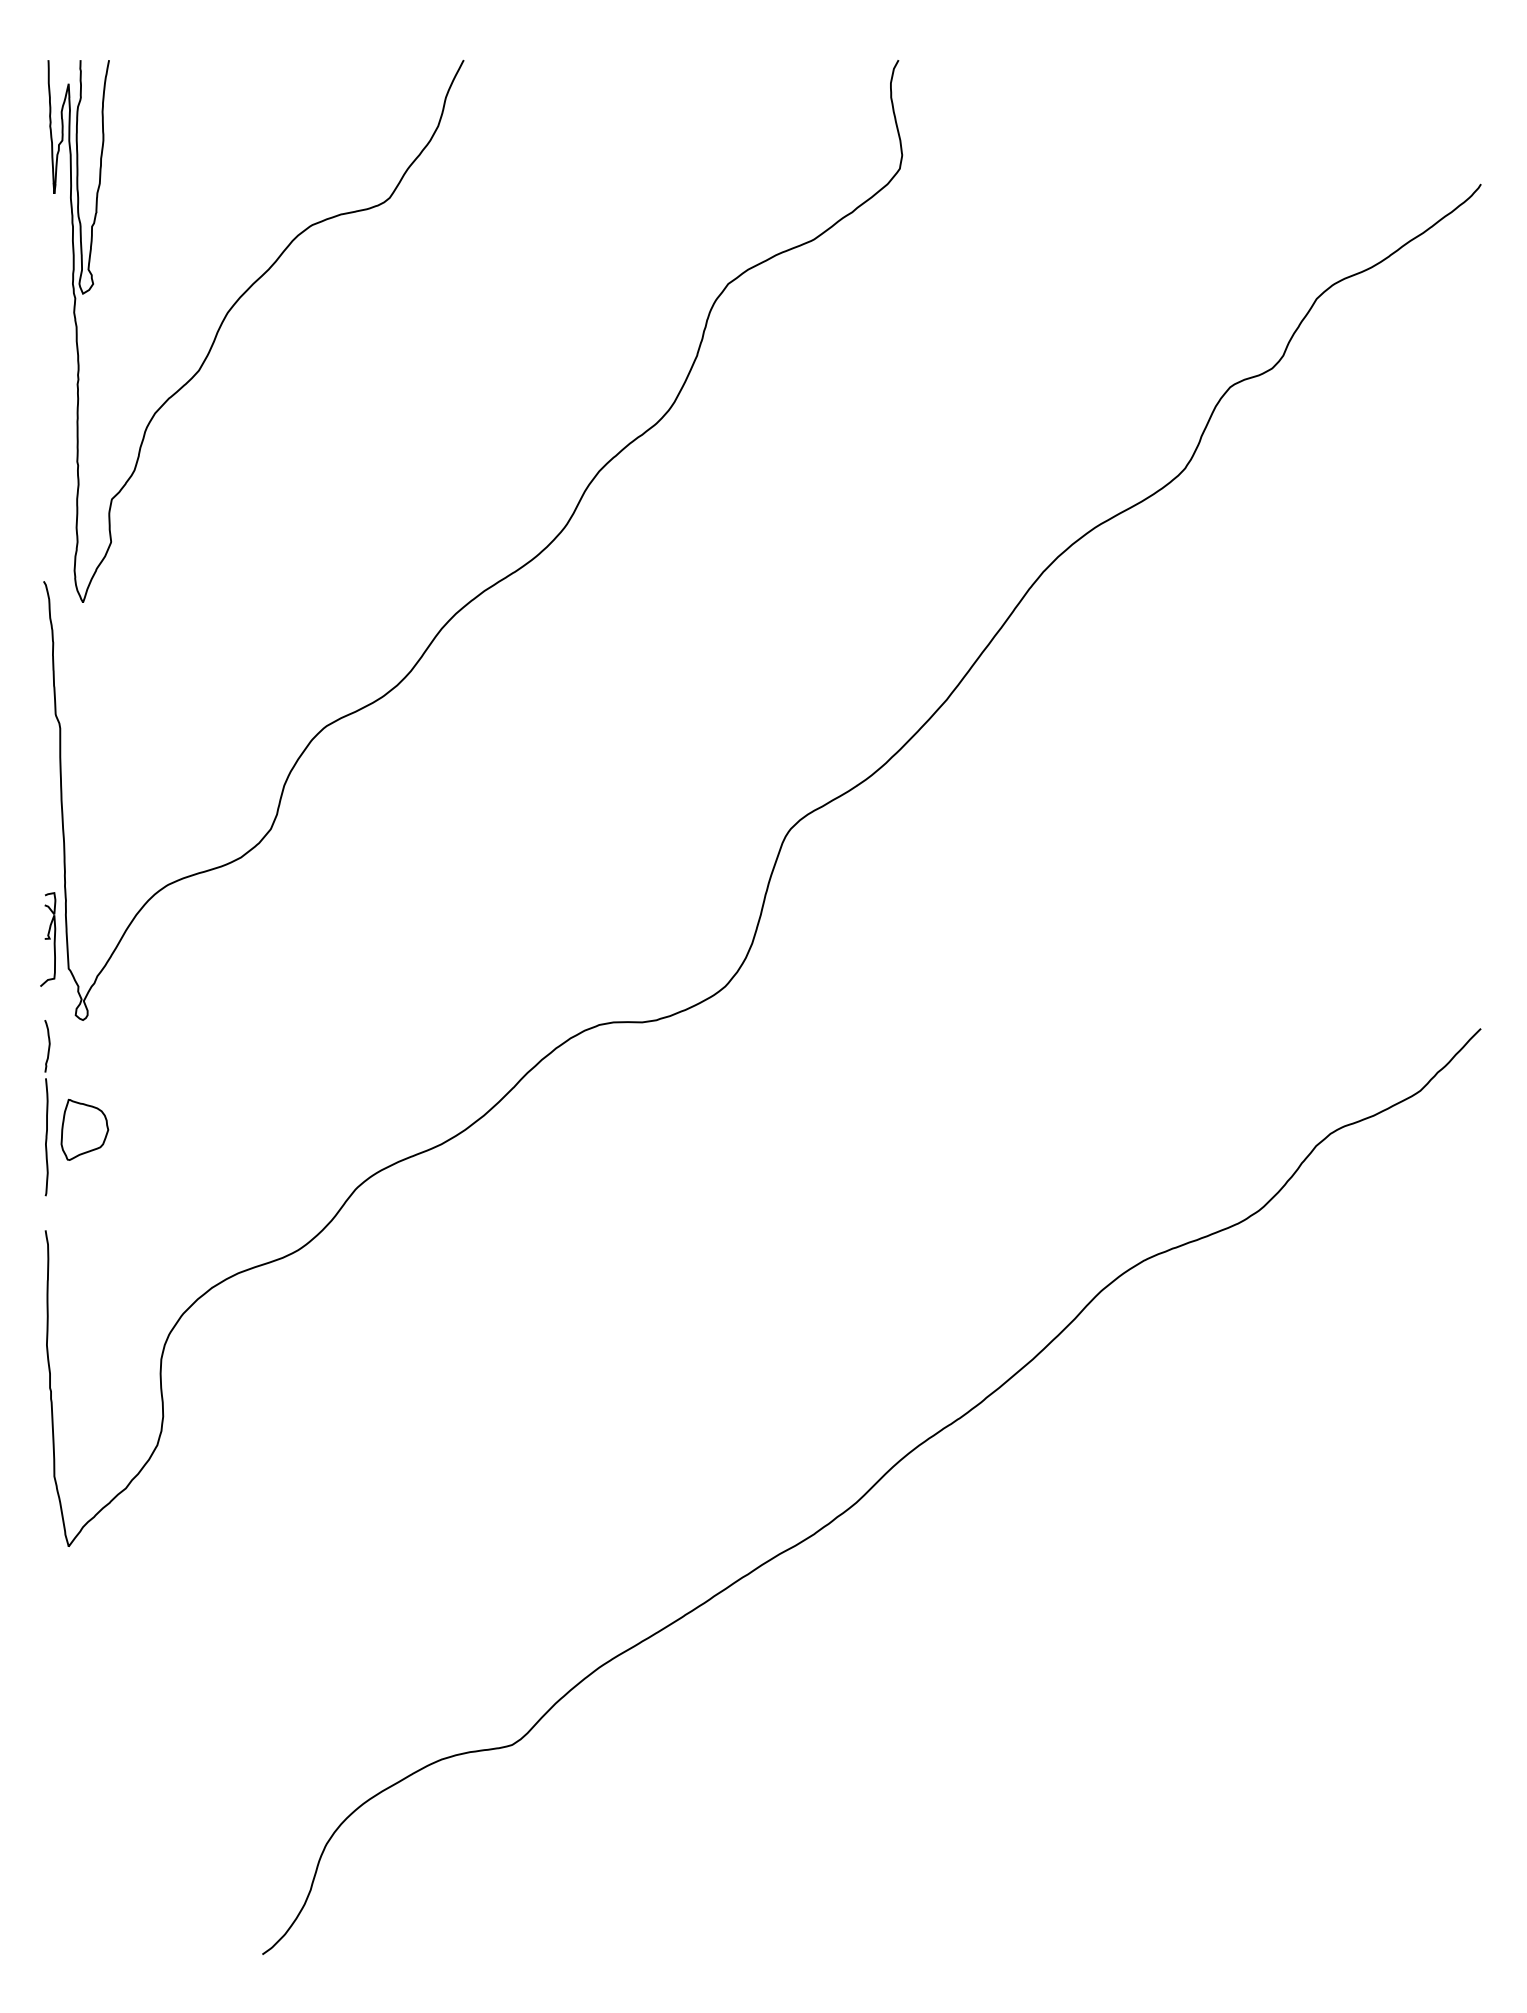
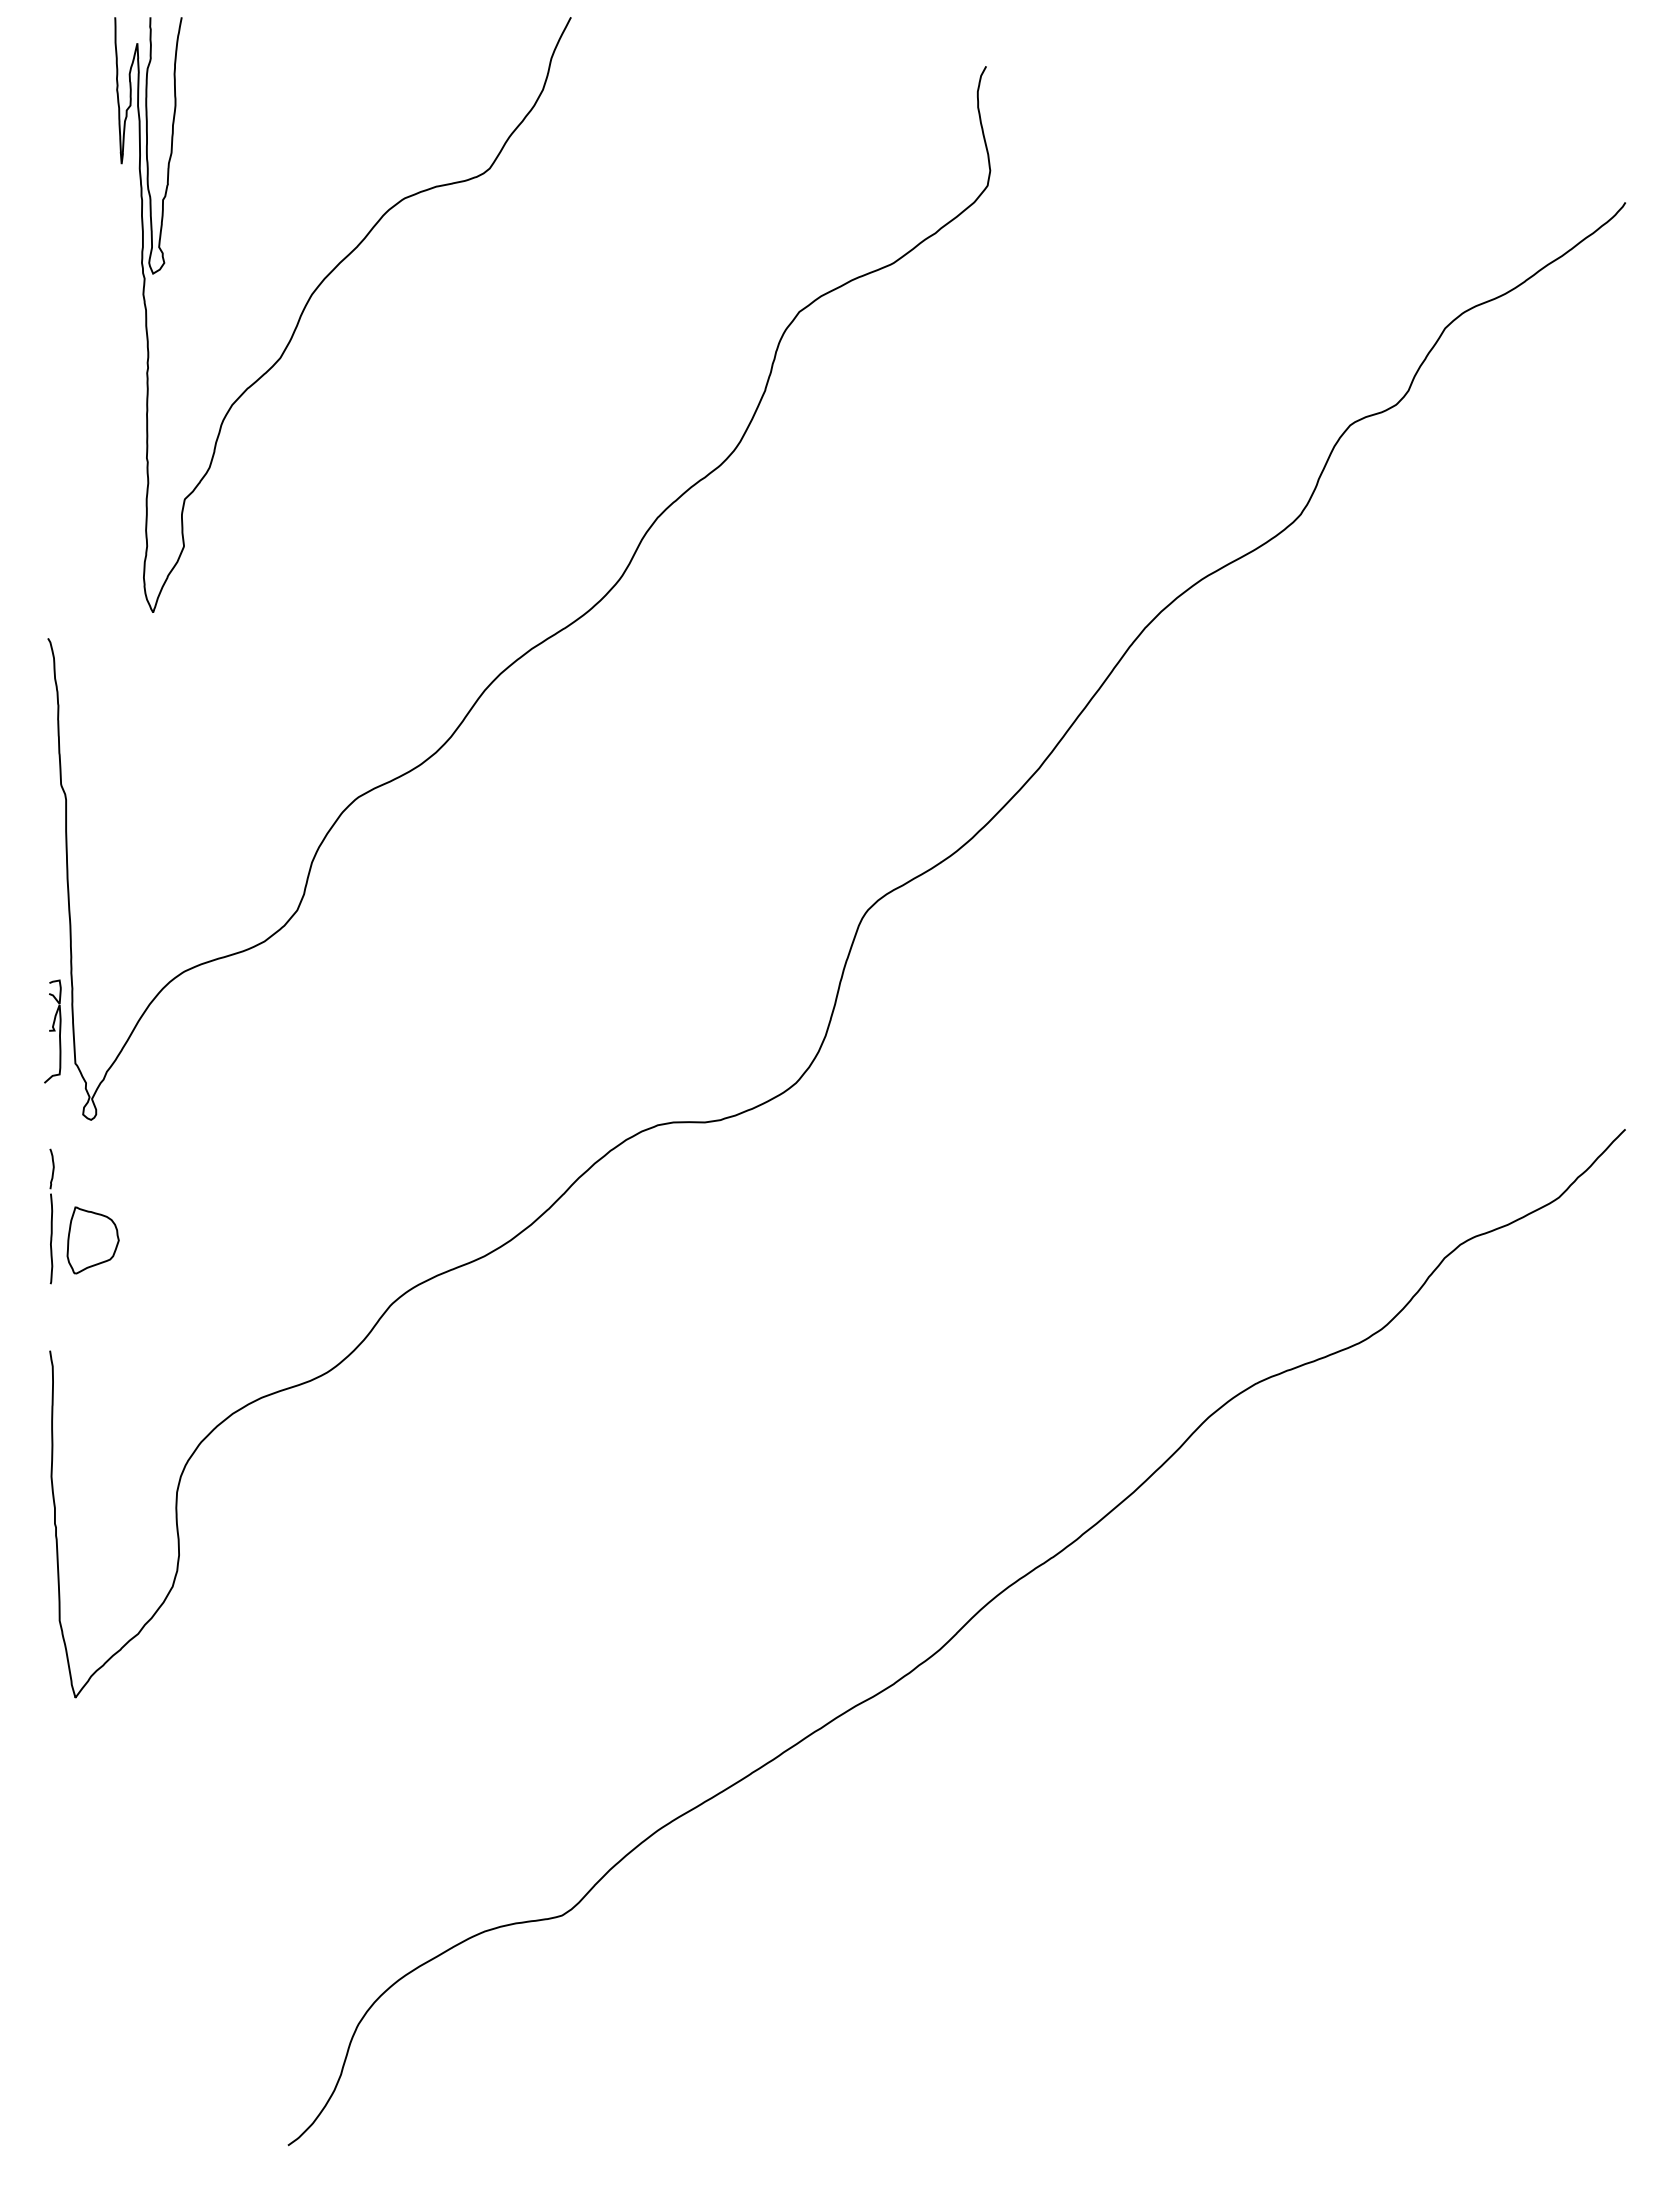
part: (230, 311) -> (314, 293), moved
part: (46, 1108) -> (51, 1216), size x0.7

